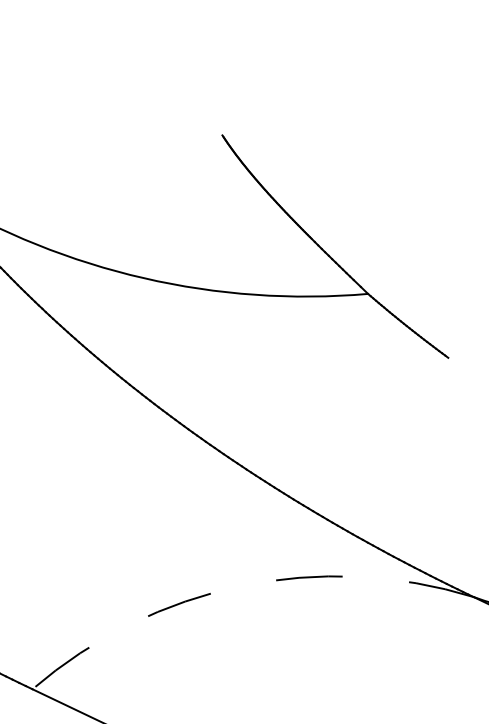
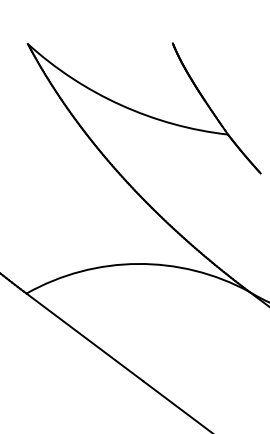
arc: (240, 585) -> (137, 263), dashed -> solid

